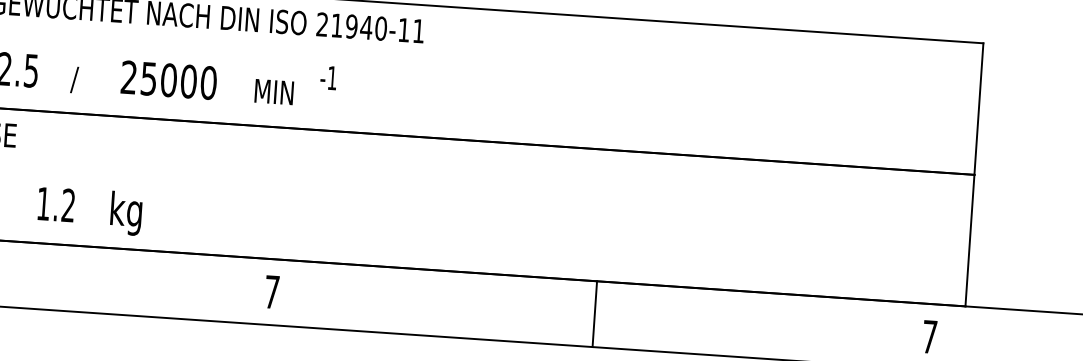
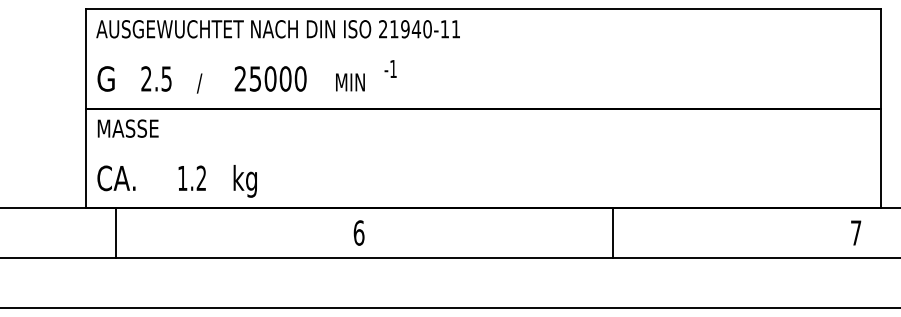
text: (271, 291) -> (358, 232), 7 -> 6
line: (594, 313) -> (612, 232), moved

